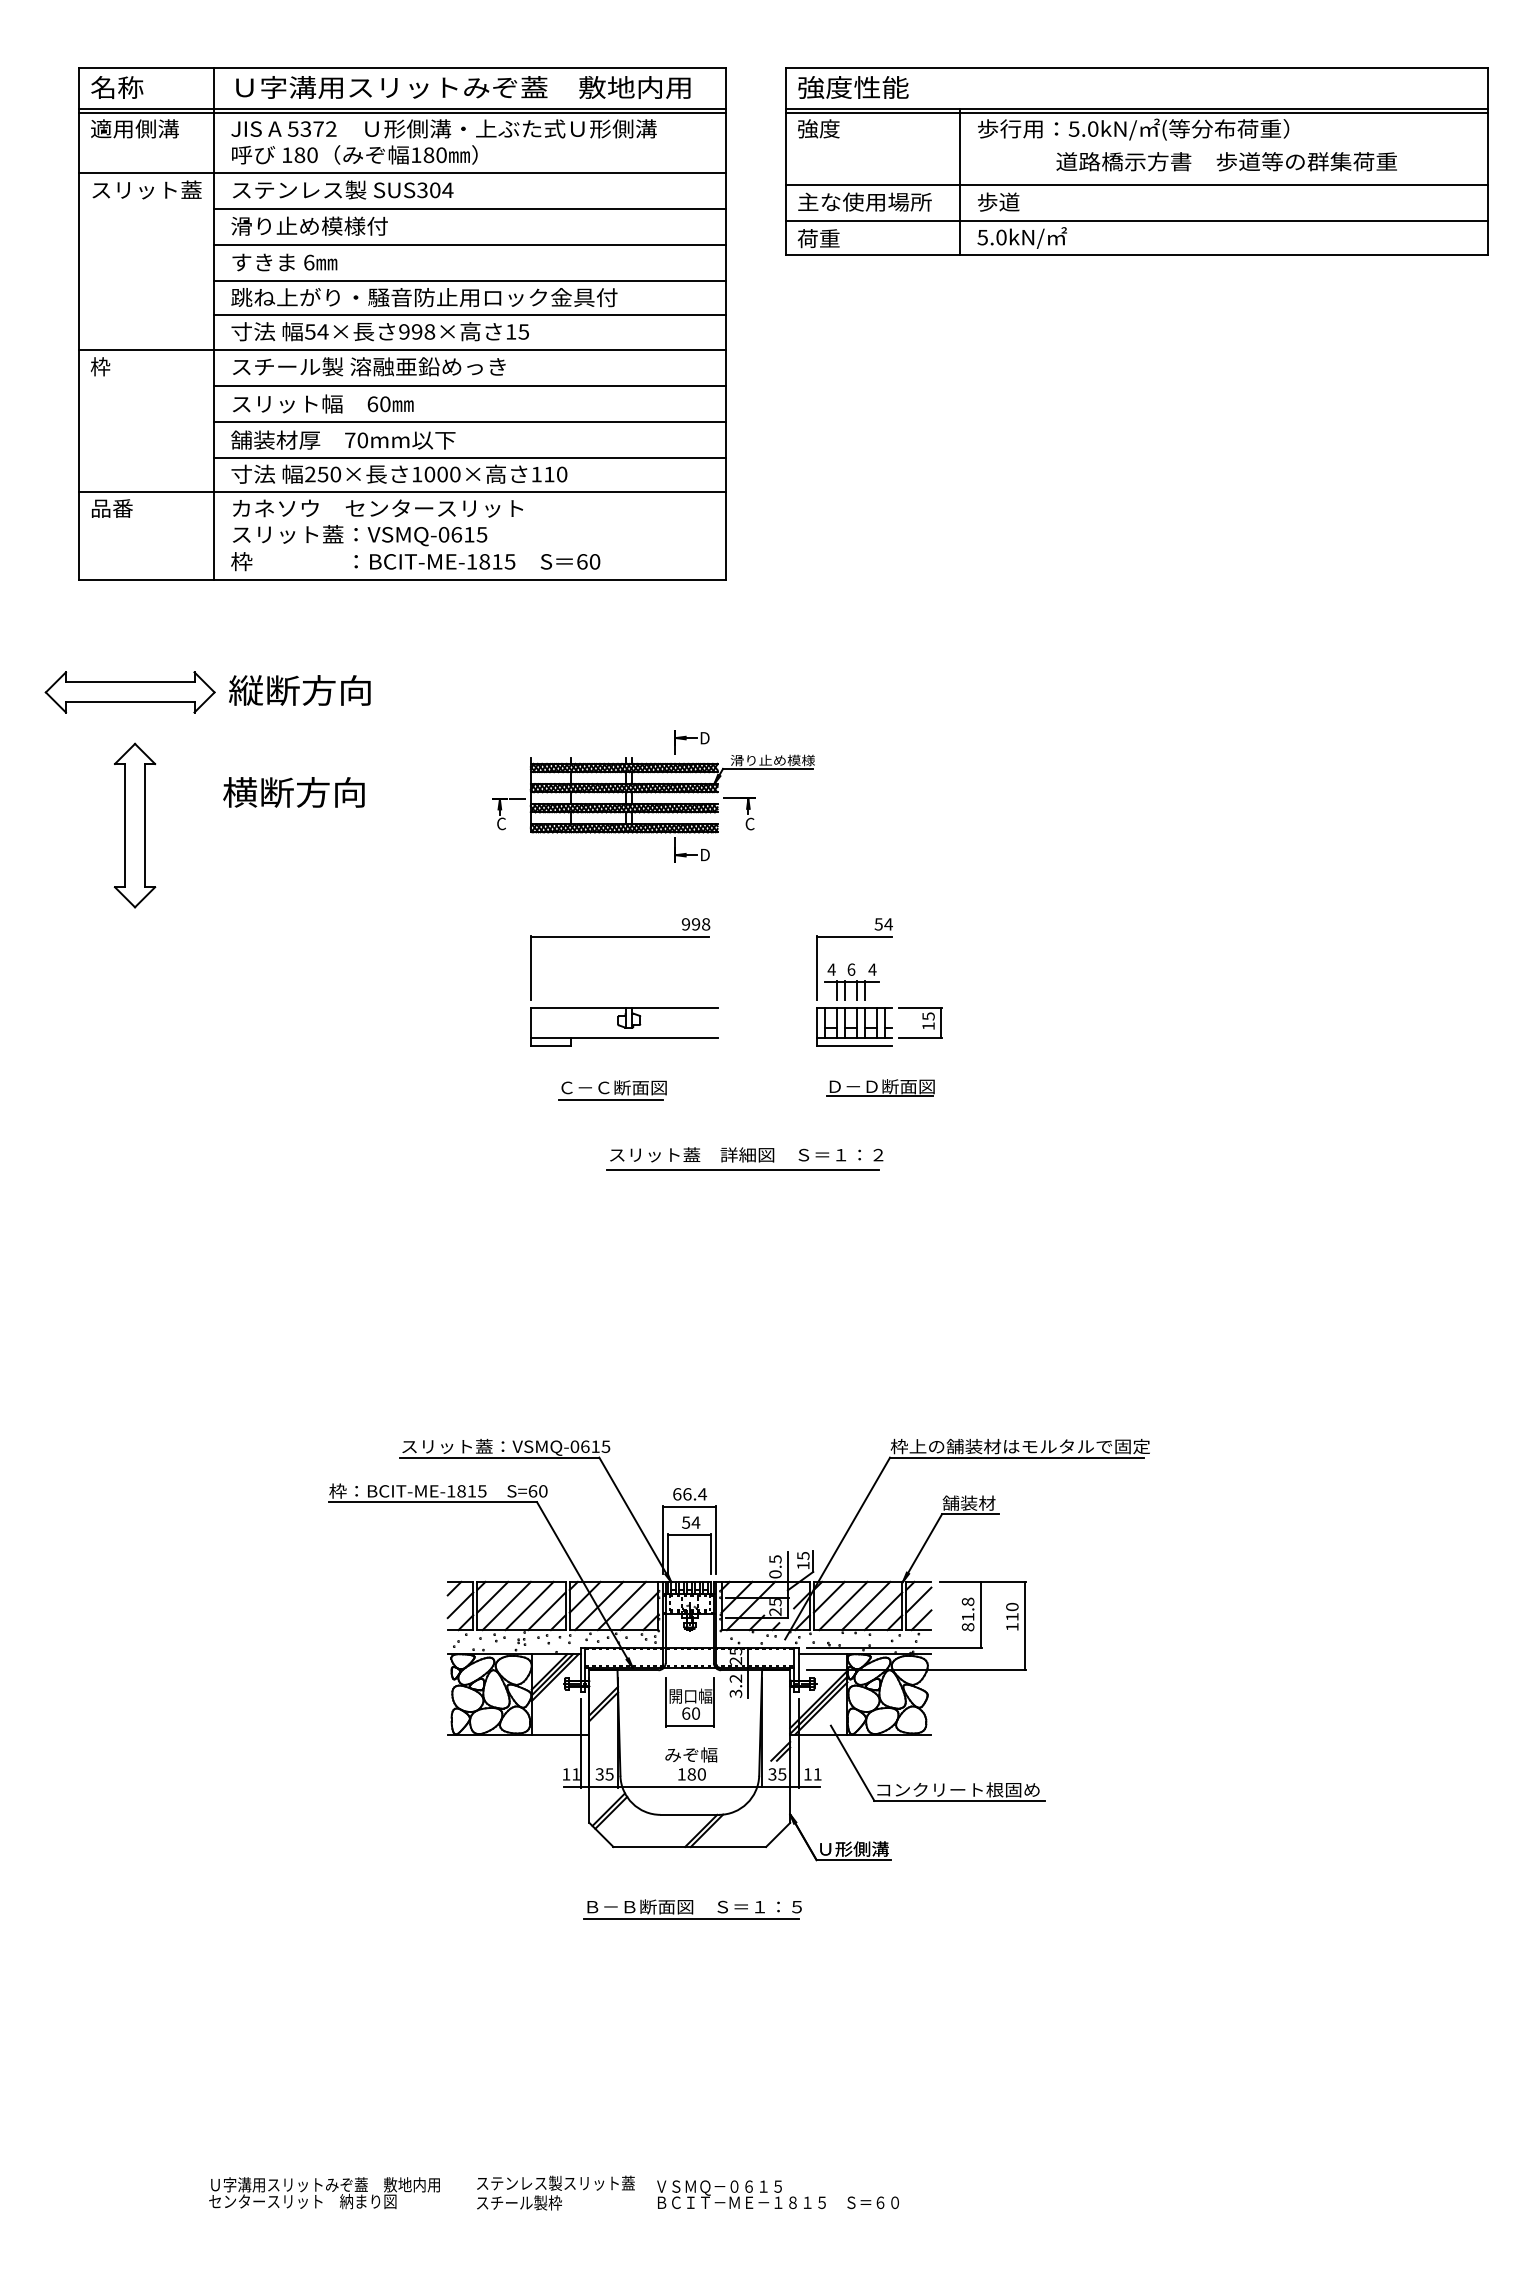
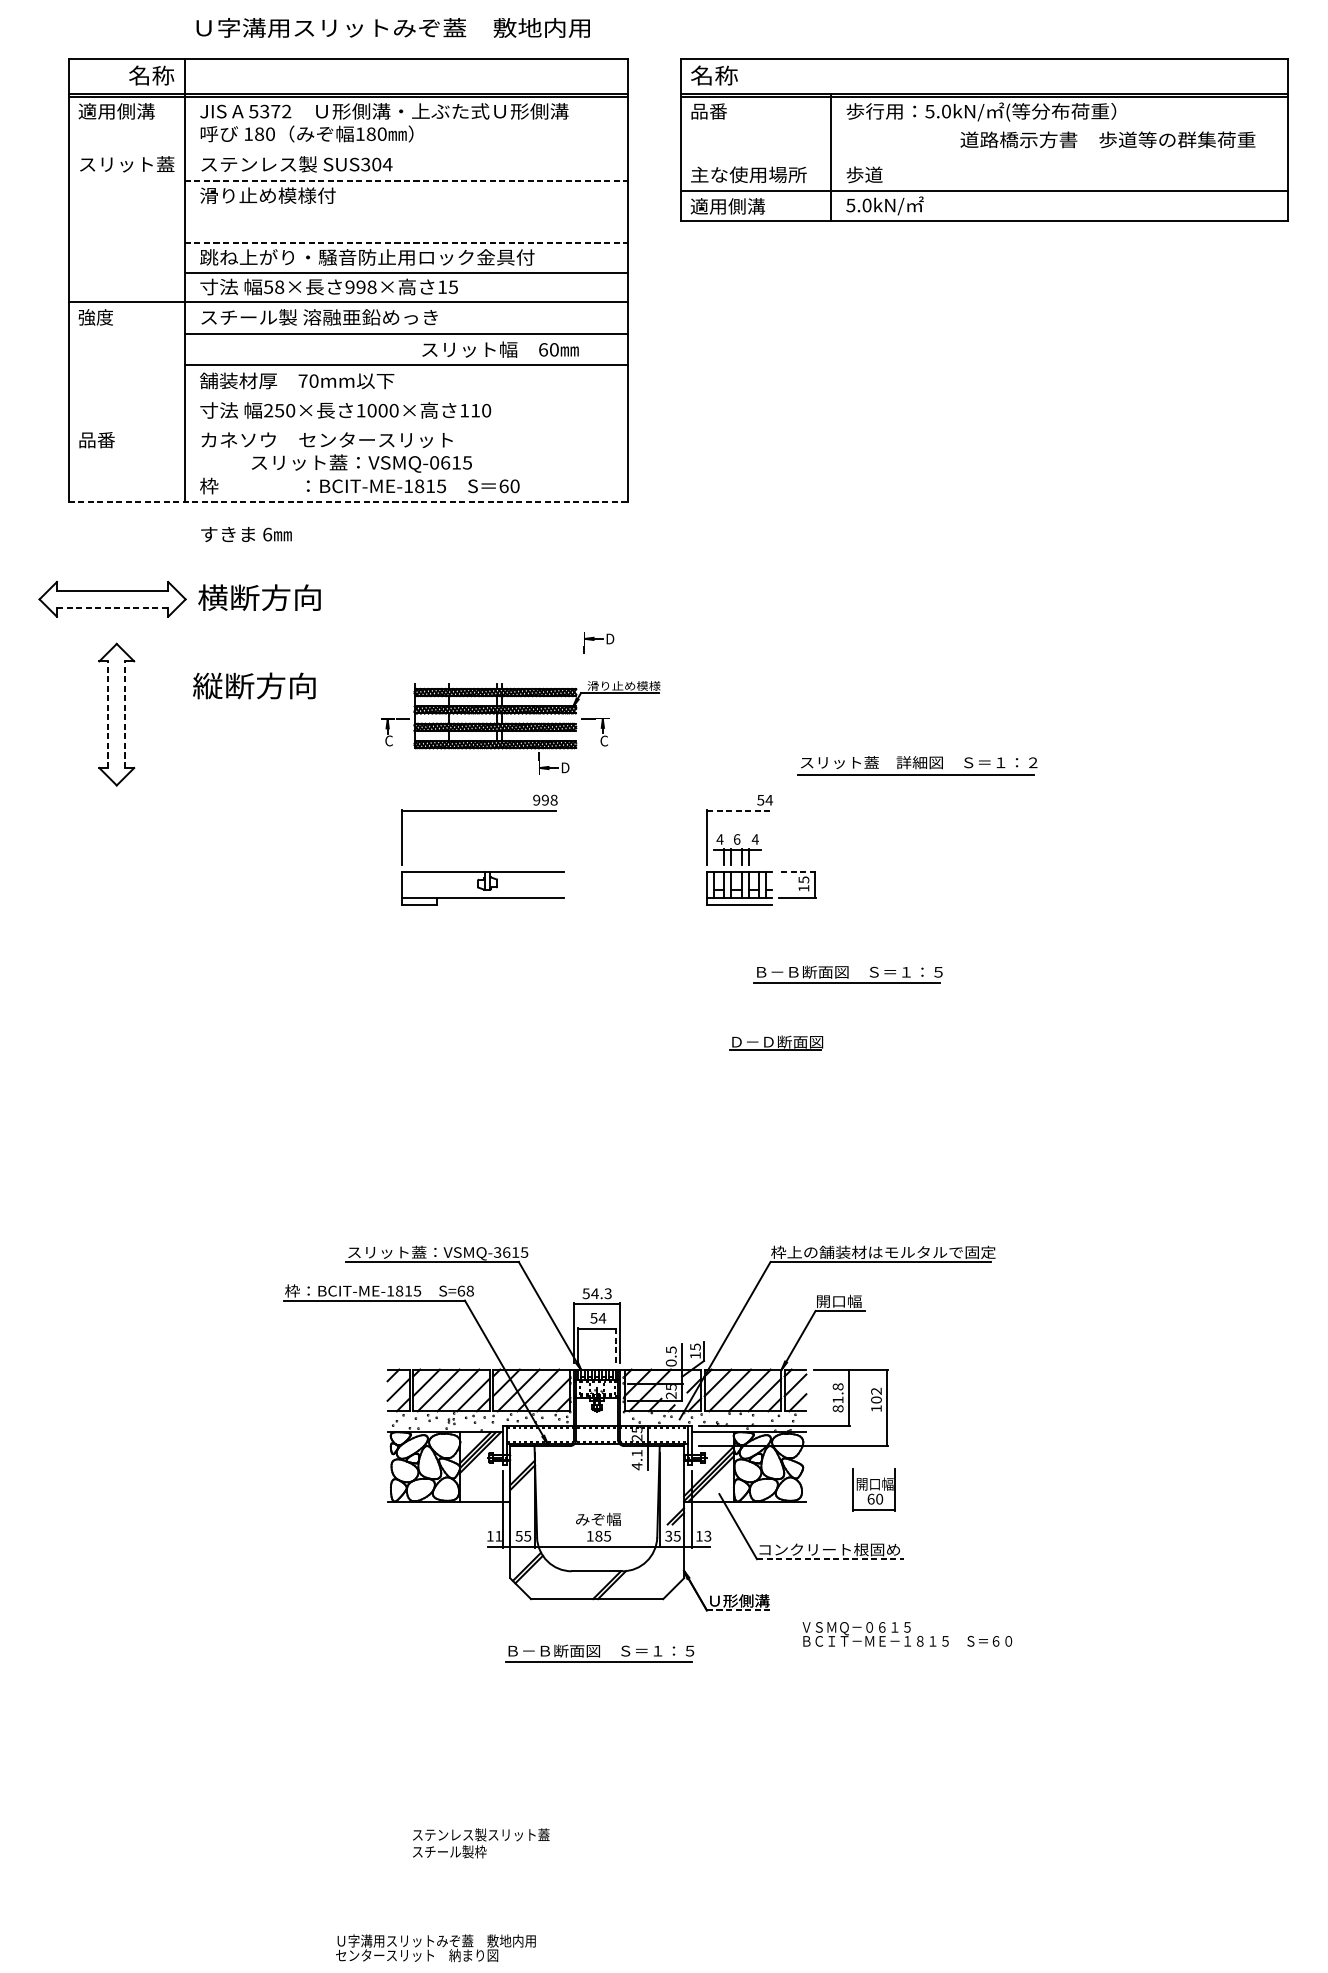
text: (117, 87) -> (151, 75), moved
text: (463, 87) -> (393, 27), moved
text: (853, 87) -> (738, 75), 強度性能 -> 名称
text: (818, 128) -> (708, 111), 強度 -> 品番
text: (1226, 161) -> (1107, 139), moved
line: (402, 172) -> (348, 149), removed
line: (1137, 184) -> (984, 159), removed
line: (469, 208) -> (406, 180), solid -> dashed
text: (840, 238) -> (727, 206), 荷重 -> 適用側溝
line: (469, 245) -> (406, 212), removed
text: (284, 262) -> (246, 534), moved
line: (469, 281) -> (406, 243), solid -> dashed
text: (322, 331) -> (279, 286), 54× -> 58×
text: (110, 366) -> (95, 317), 枠 -> 強度
text: (323, 403) -> (500, 349), moved
line: (469, 457) -> (406, 395), removed
line: (402, 492) -> (348, 426), removed
text: (360, 535) -> (362, 463), moved
line: (402, 580) -> (348, 502), solid -> dashed
text: (246, 690) -> (213, 597), 縦断方向 -> 横断方向
line: (130, 702) -> (112, 608), solid -> dashed
text: (240, 792) -> (208, 686), 横断方向 -> 縦断方向
part: (653, 808) -> (520, 727), moved
line: (125, 825) -> (108, 714), solid -> dashed
line: (145, 825) -> (125, 714), solid -> dashed
line: (854, 936) -> (739, 810), solid -> dashed
part: (624, 1007) -> (483, 872), moved
line: (920, 1007) -> (796, 872), solid -> dashed
part: (880, 1087) -> (776, 1042), moved
part: (612, 1090) -> (530, 944), removed
part: (979, 1125) -> (848, 974), added
part: (744, 1158) -> (917, 765), moved
text: (574, 1446) -> (497, 1252), VSMQ-0615 -> VSMQ-3615
text: (543, 1491) -> (470, 1291), S=60 -> S=68
text: (690, 1494) -> (597, 1293), 66.4 -> 54.3
text: (968, 1502) -> (838, 1300), 舗装材 -> 開口幅
line: (711, 1554) -> (615, 1345), solid -> dashed
text: (1012, 1611) -> (876, 1395), 110 -> 102
text: (735, 1686) -> (636, 1460), 3.2 -> 4.1
part: (689, 1702) -> (873, 1489), moved
text: (599, 1773) -> (518, 1535), 35 -> 55
text: (701, 1774) -> (607, 1536), 180 -> 185
text: (817, 1774) -> (707, 1536), 11 -> 13
line: (959, 1800) -> (830, 1558), solid -> dashed
line: (854, 1860) -> (739, 1610), solid -> dashed
text: (555, 2192) -> (480, 1842), moved
text: (324, 2193) -> (435, 1948), moved
text: (777, 2194) -> (906, 1634), moved

